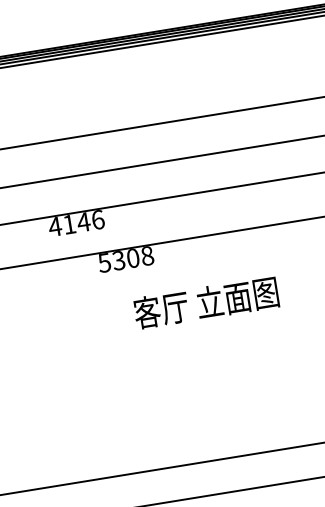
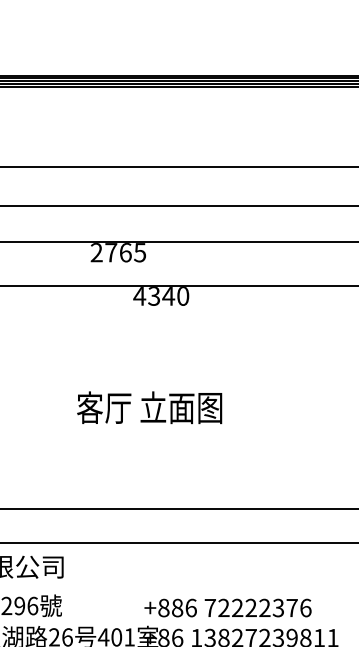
text: (76, 223) -> (118, 252), 4146 -> 2765
text: (126, 259) -> (161, 296), 5308 -> 4340
text: (206, 302) -> (149, 407), moved

